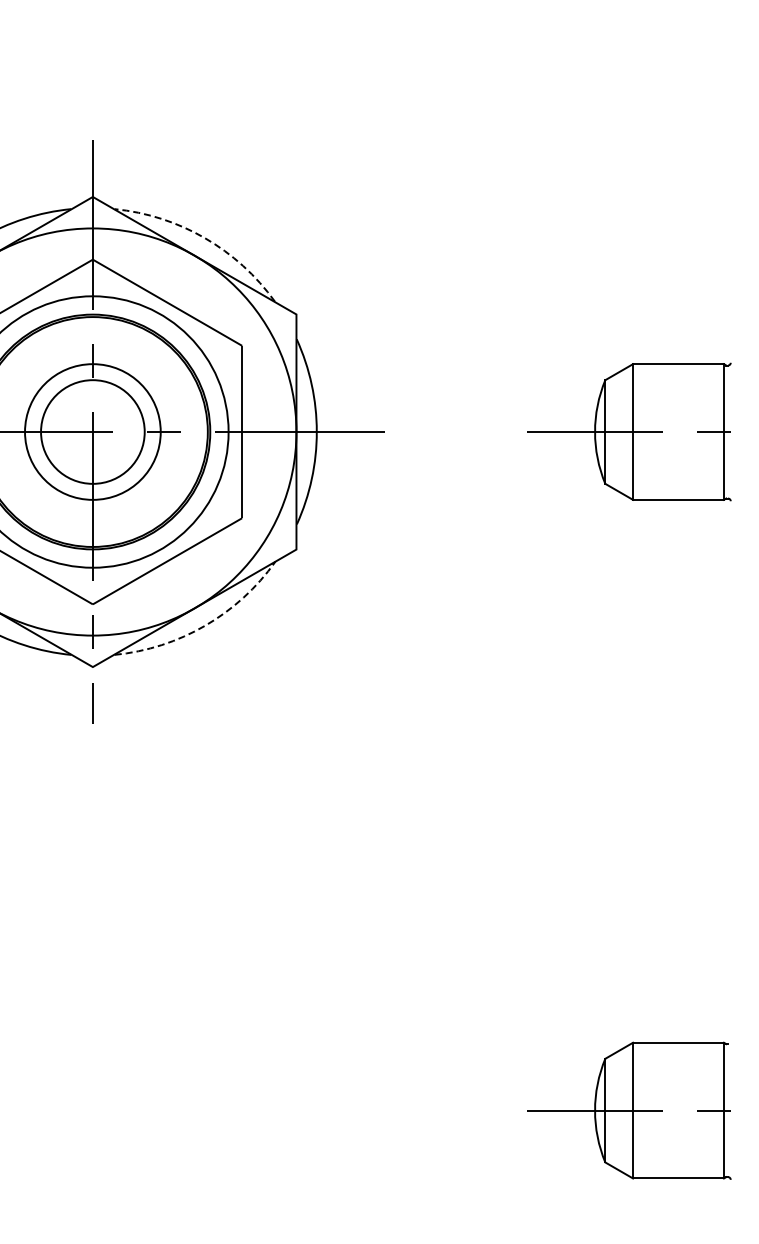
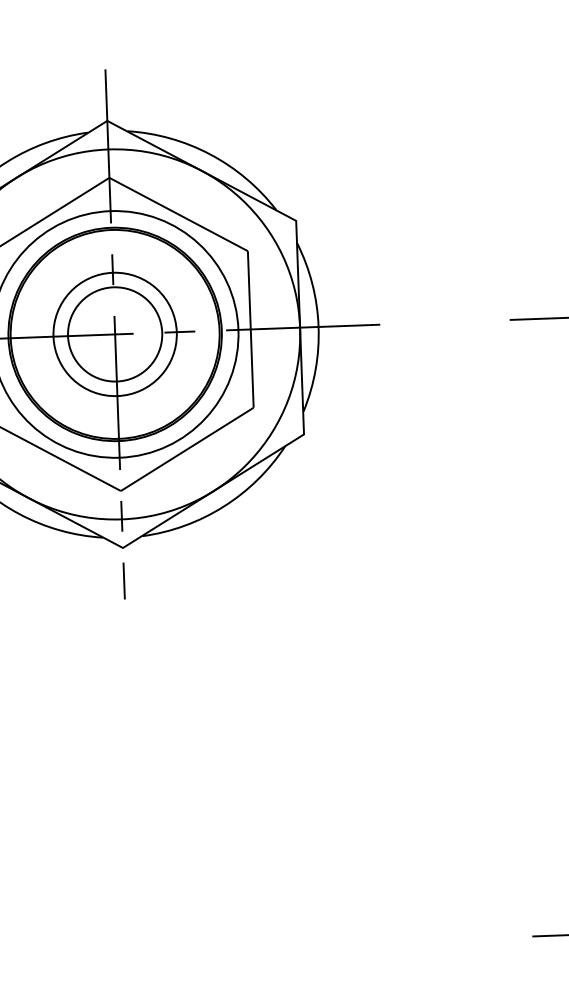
arc: (204, 238) -> (210, 154), dashed -> solid
arc: (205, 625) -> (223, 506), dashed -> solid

